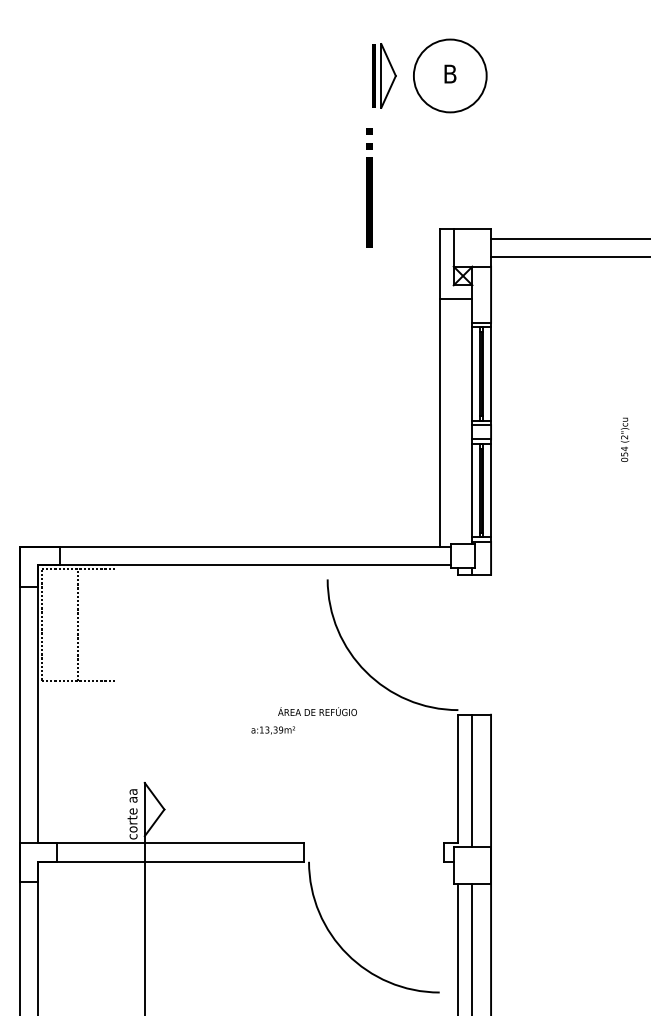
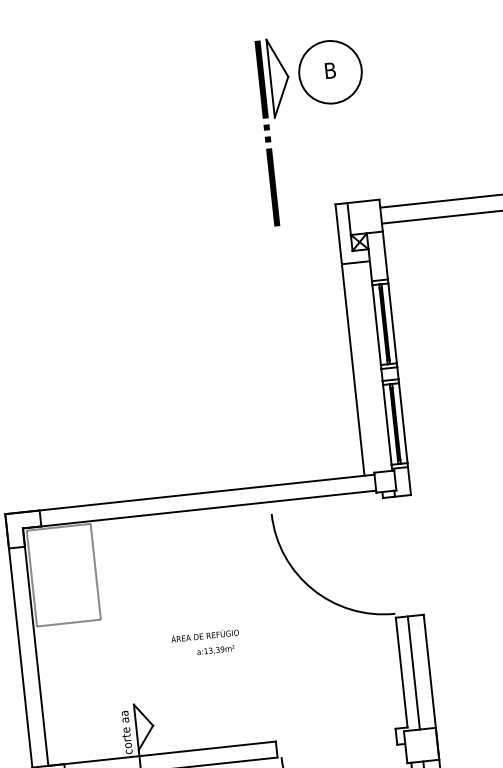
part: (383, 75) -> (273, 77), size x1.43
line: (78, 624) -> (96, 571), moved
text: (317, 711) -> (204, 635), moved
text: (272, 730) -> (215, 650), moved

